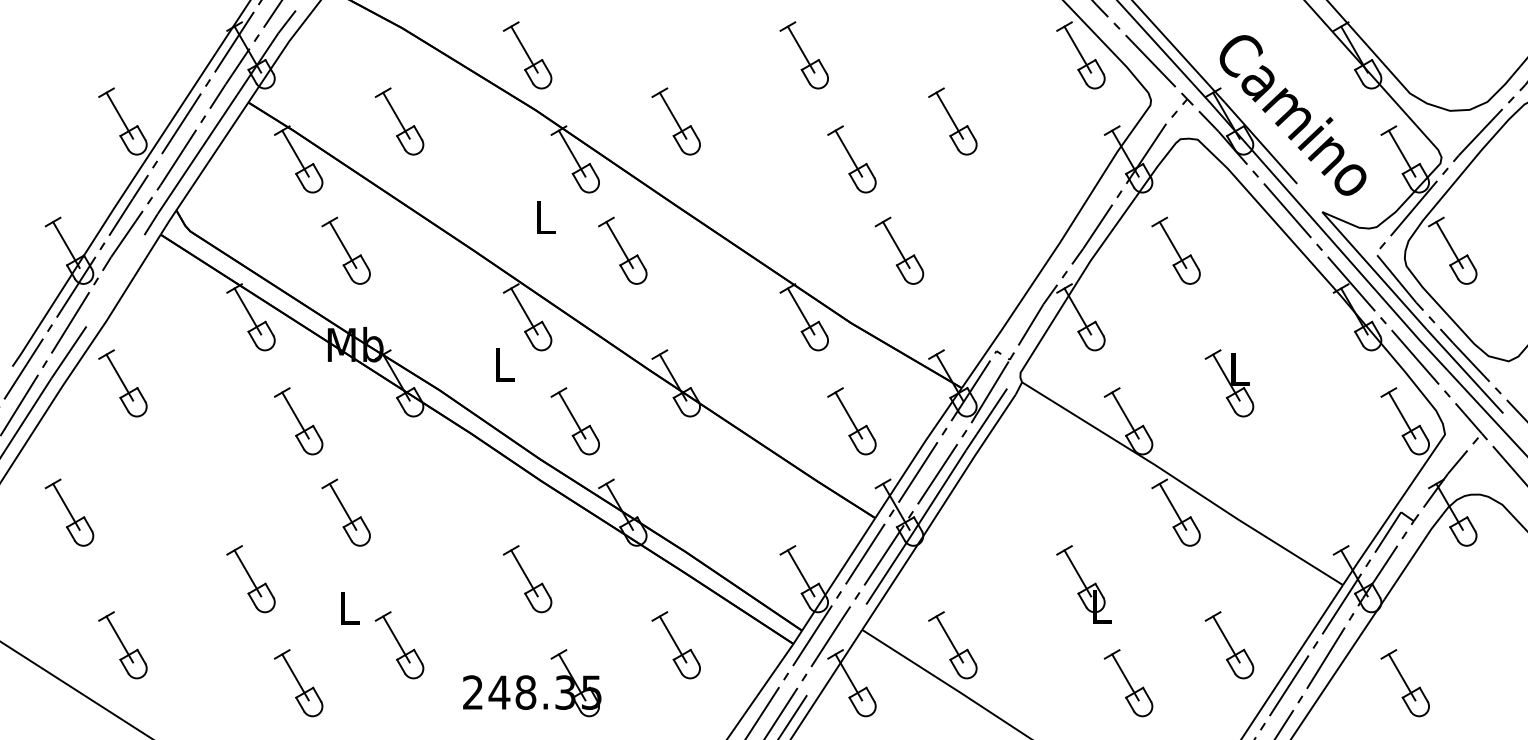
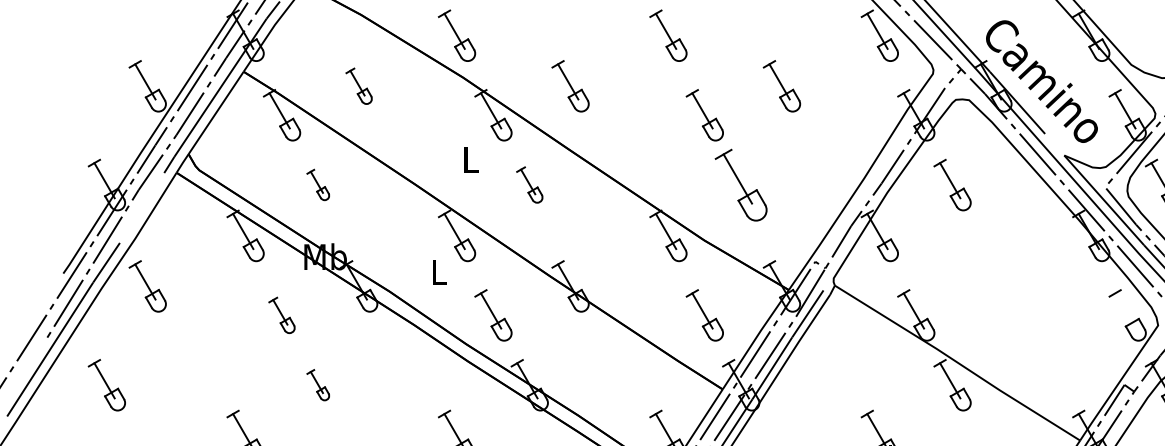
part: (399, 121) -> (359, 86), size x0.7
part: (345, 250) -> (317, 184), size x0.6
part: (622, 250) -> (529, 184), size x0.7
part: (899, 250) -> (741, 184), size x1.4
part: (1229, 383) -> (993, 286), removed
line: (1401, 415) -> (1124, 310), removed
part: (298, 421) -> (281, 315), size x0.7
part: (345, 512) -> (317, 385), size x0.6

